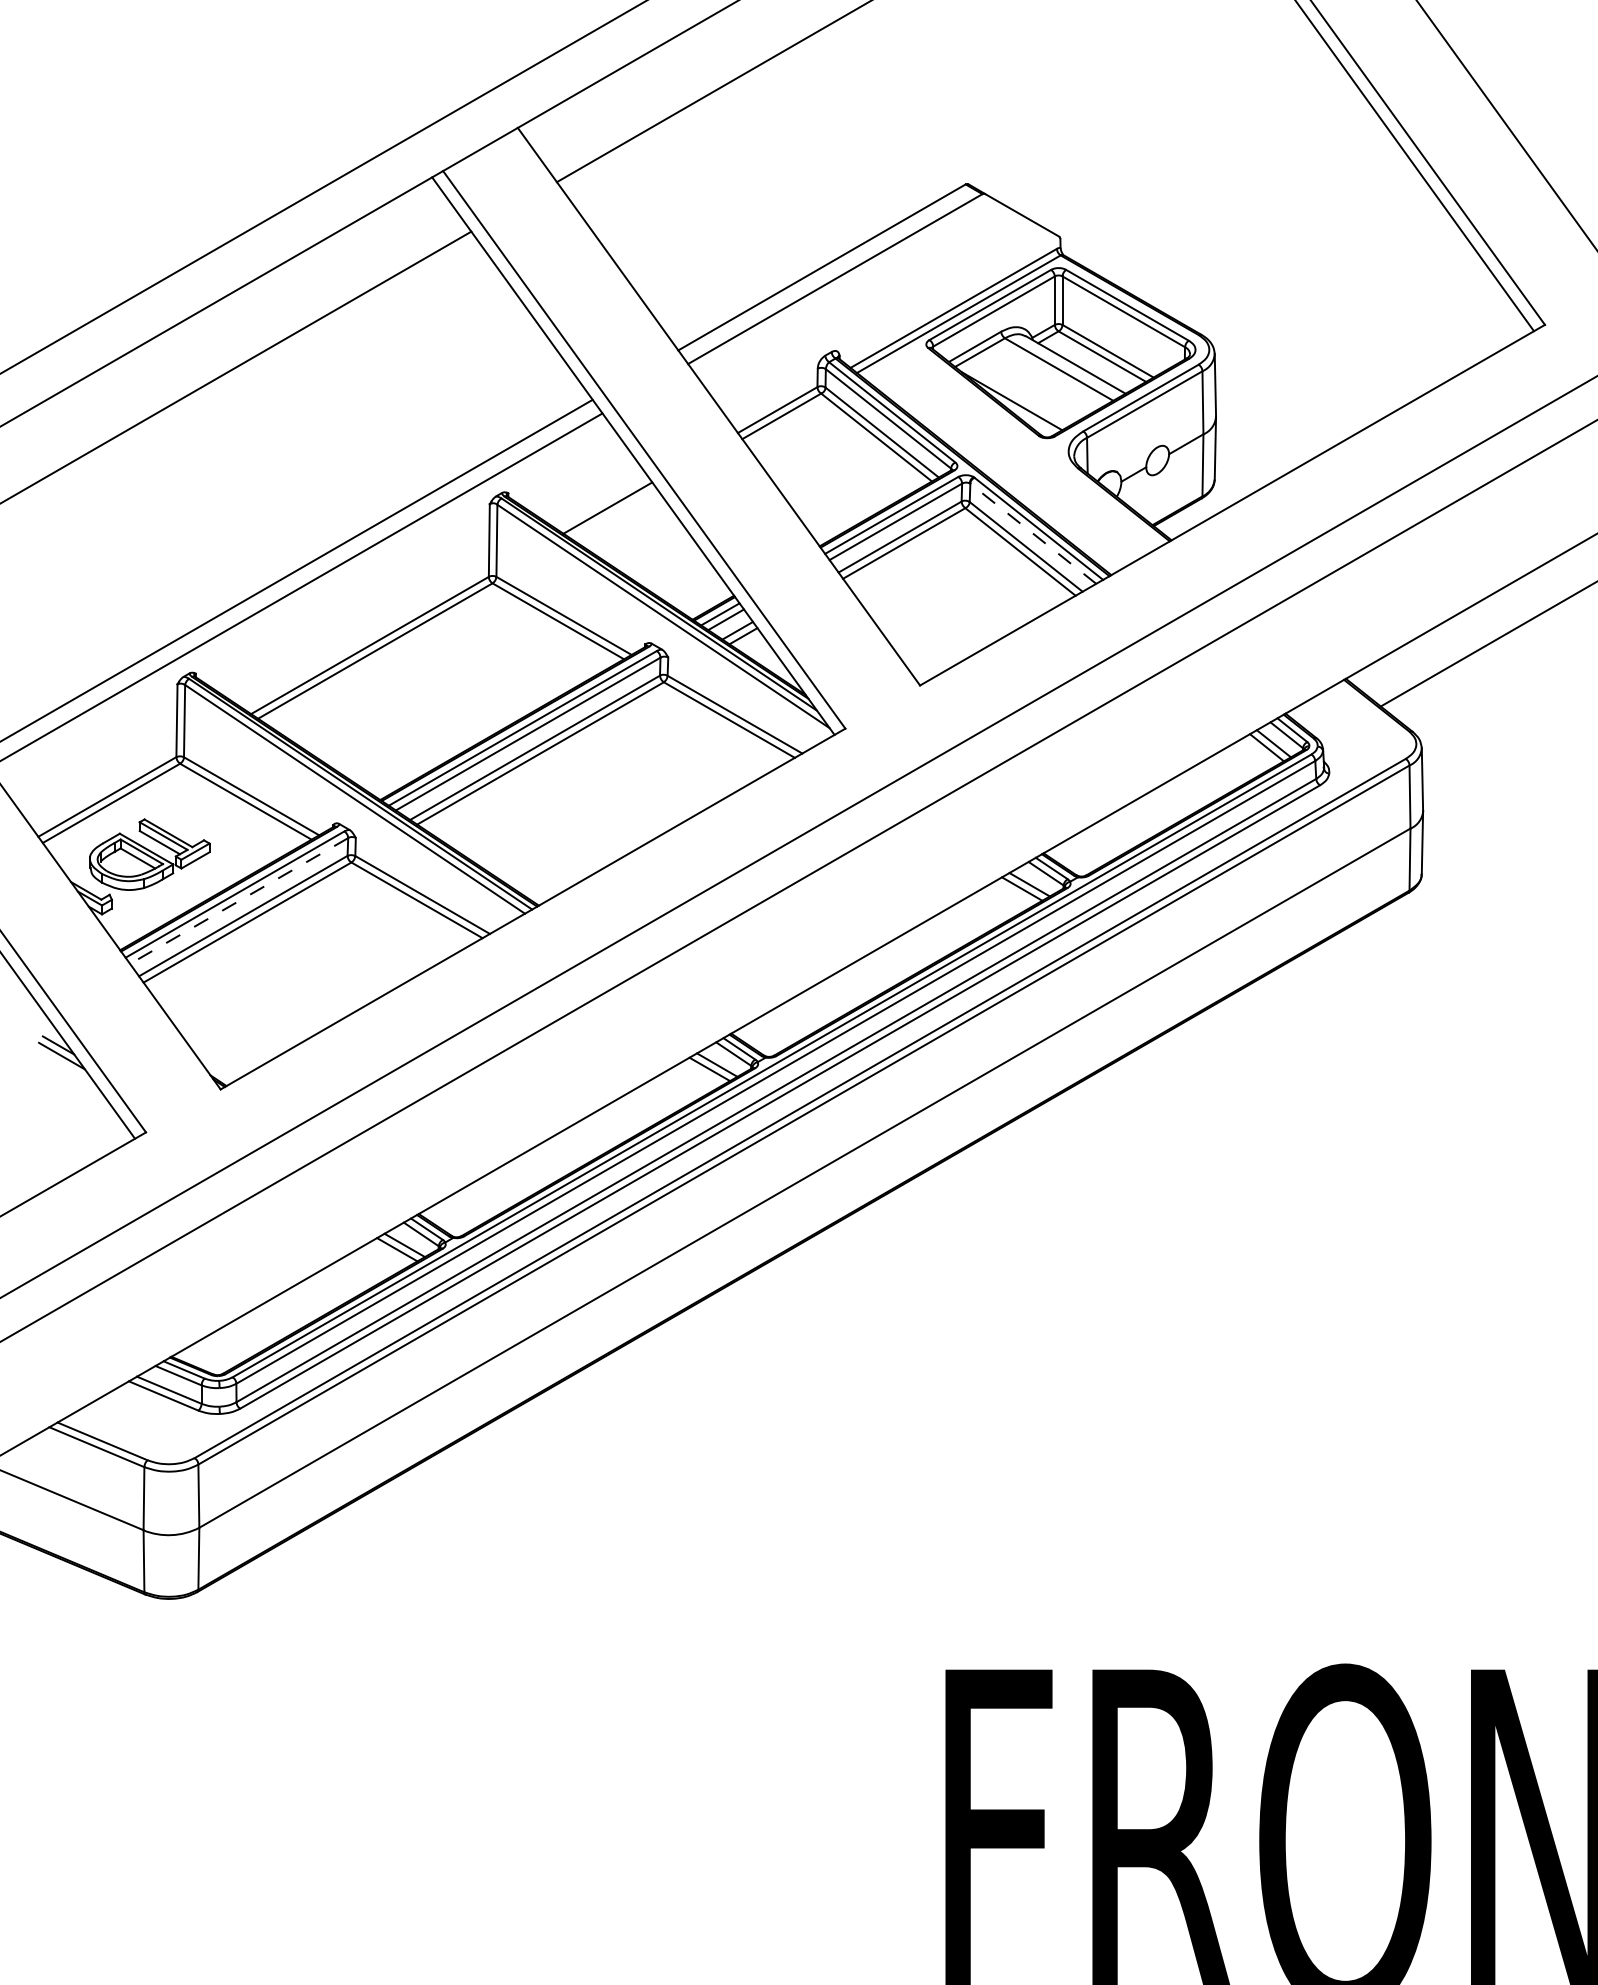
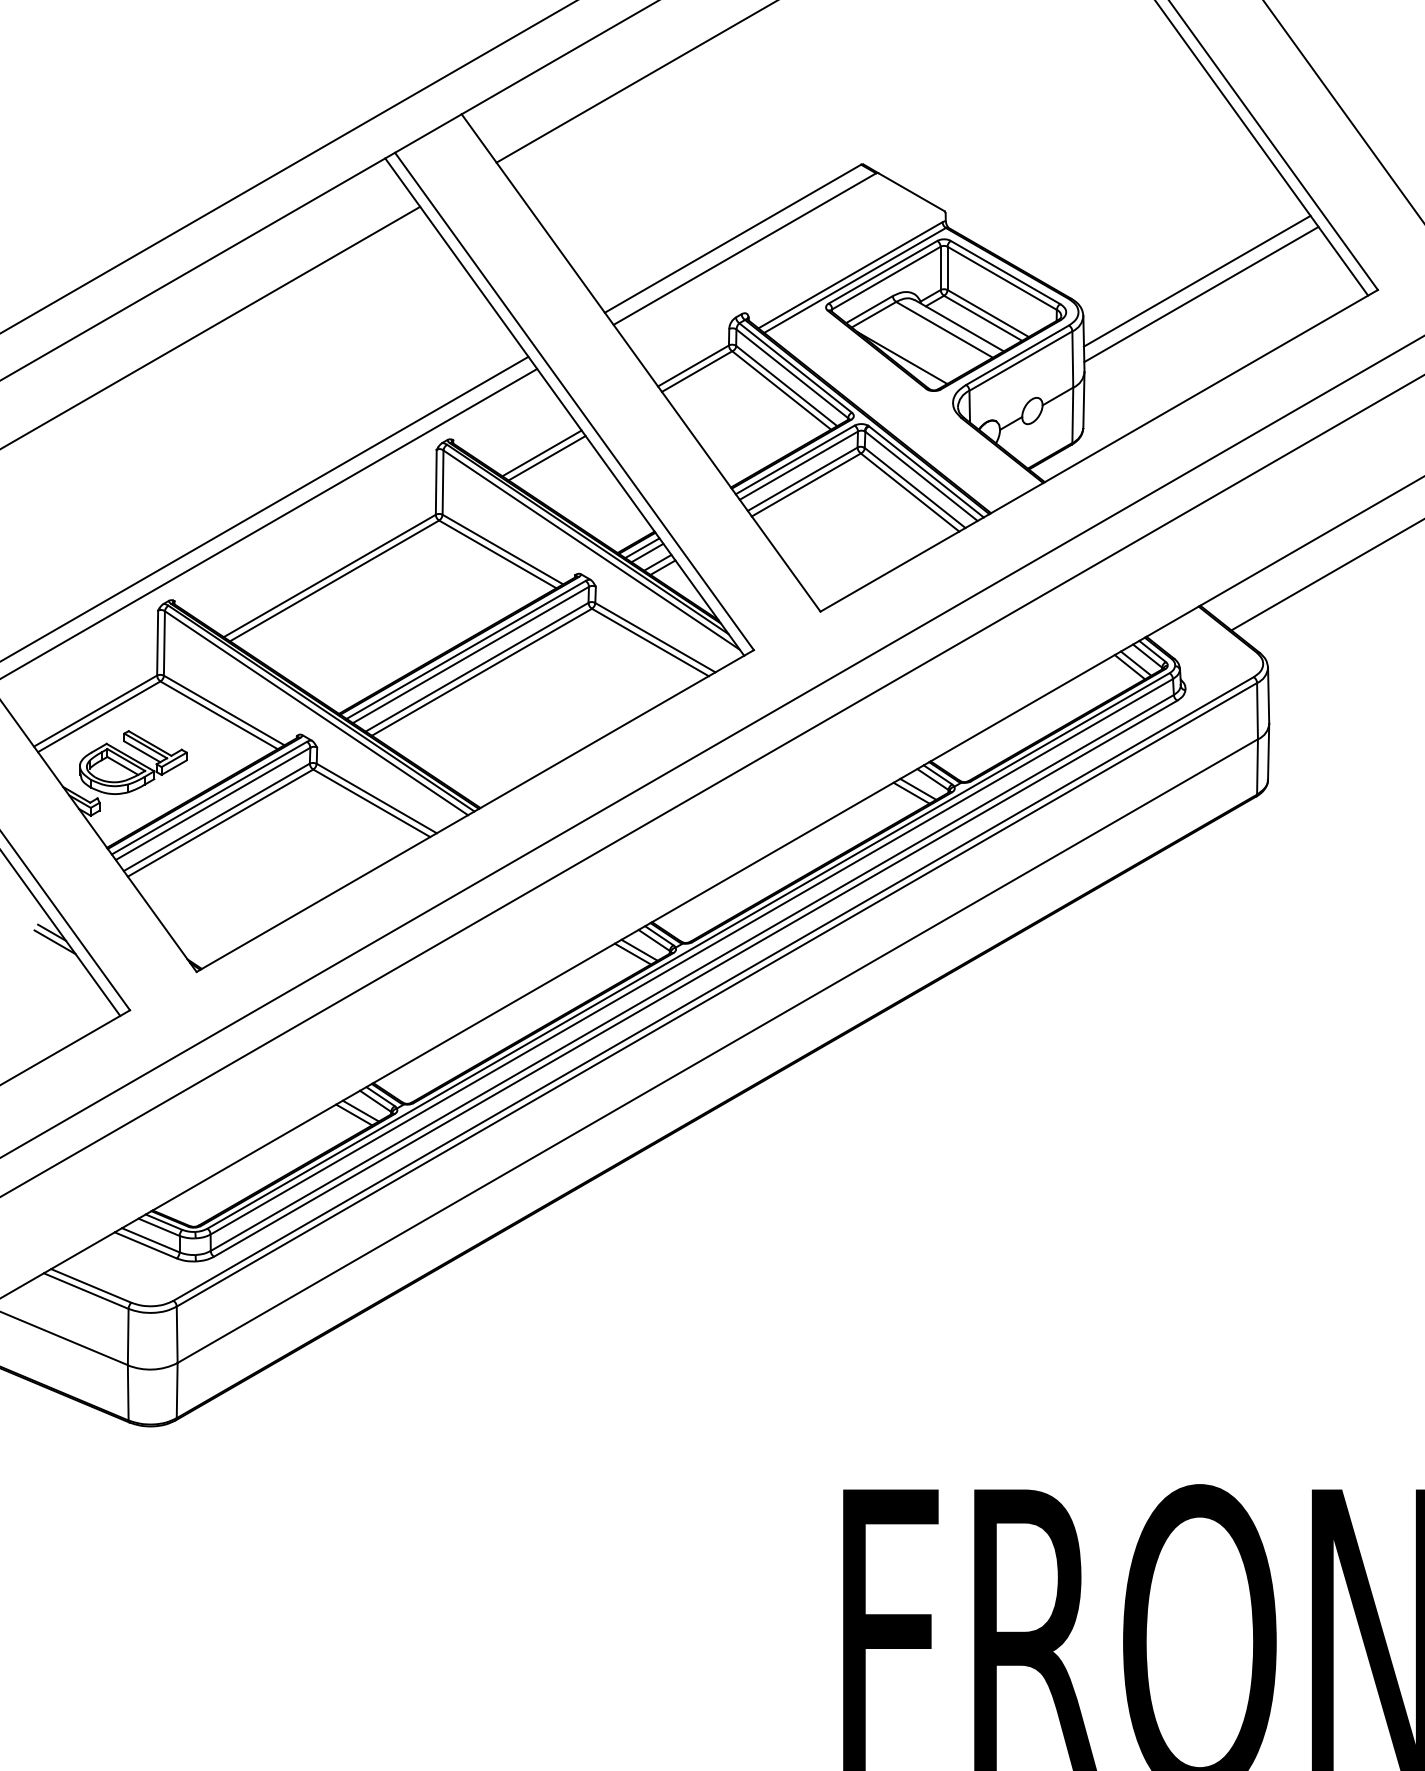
line: (1342, 314) -> (1197, 280), added
line: (1346, 329) -> (1200, 294), added
line: (613, 513) -> (547, 458), added
line: (1032, 533) -> (920, 476), dashed -> solid
line: (239, 900) -> (213, 803), dashed -> solid

